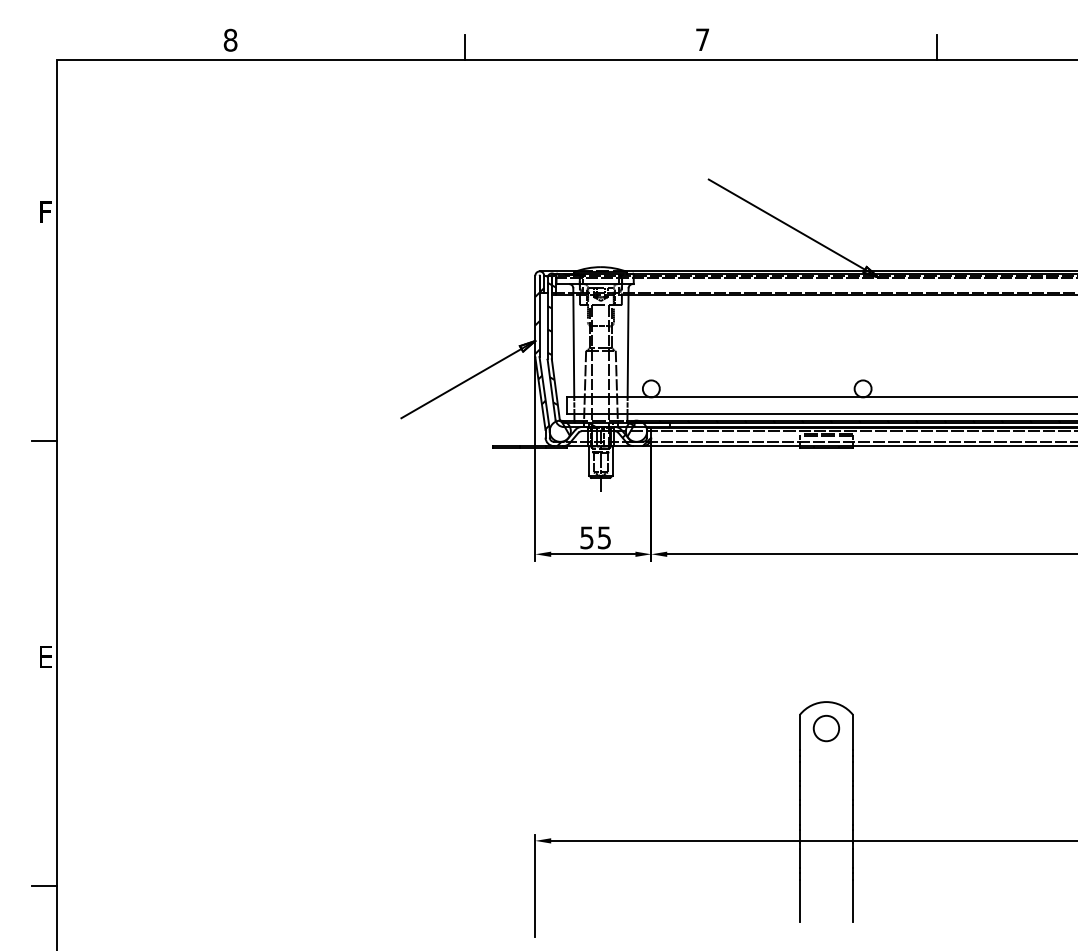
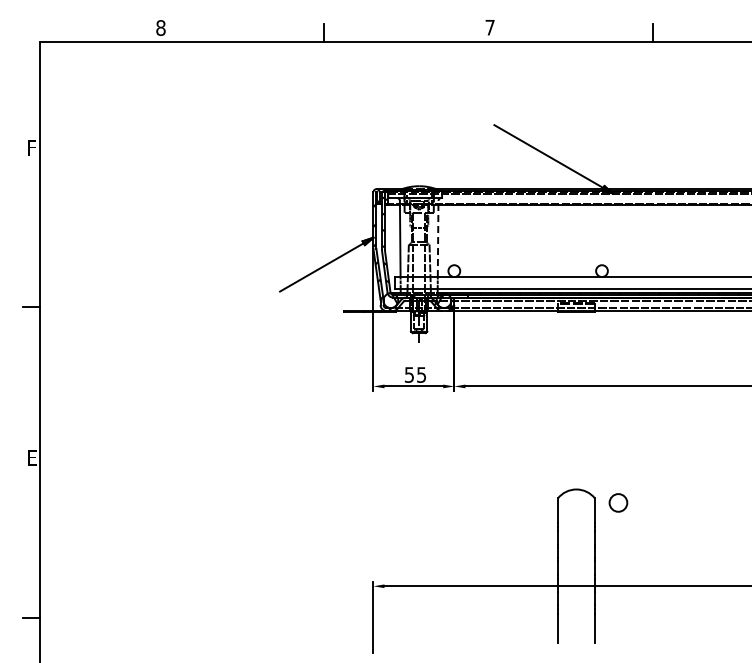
line: (628, 342) -> (438, 238), solid -> dashed
circle: (826, 727) -> (618, 502), moved

